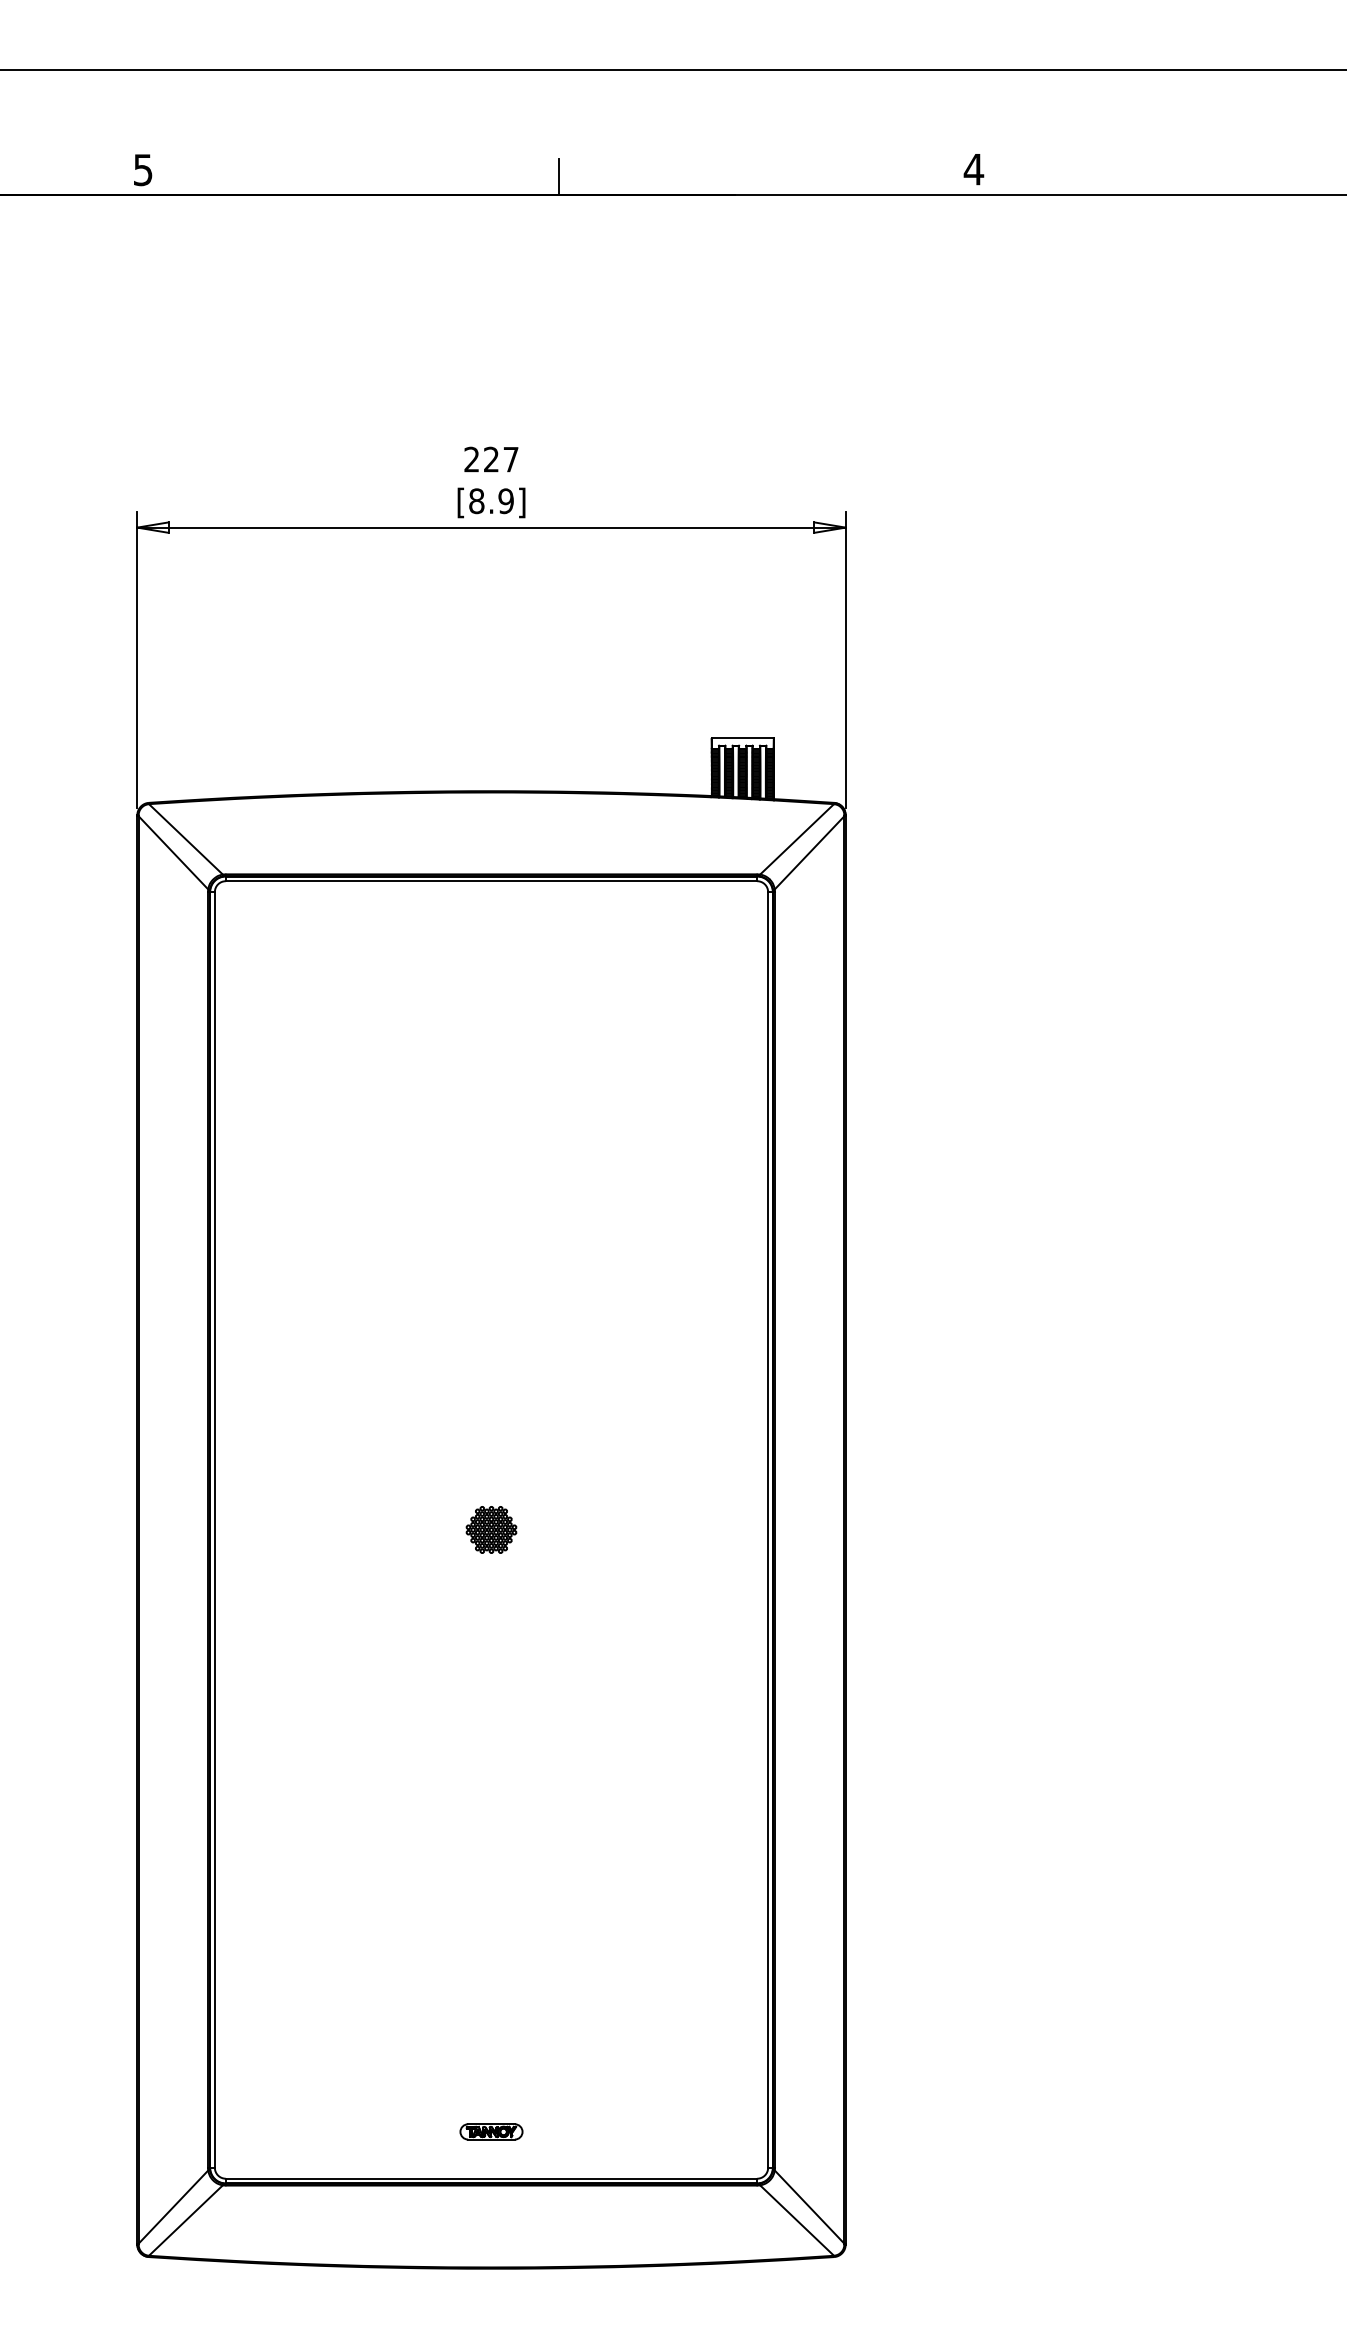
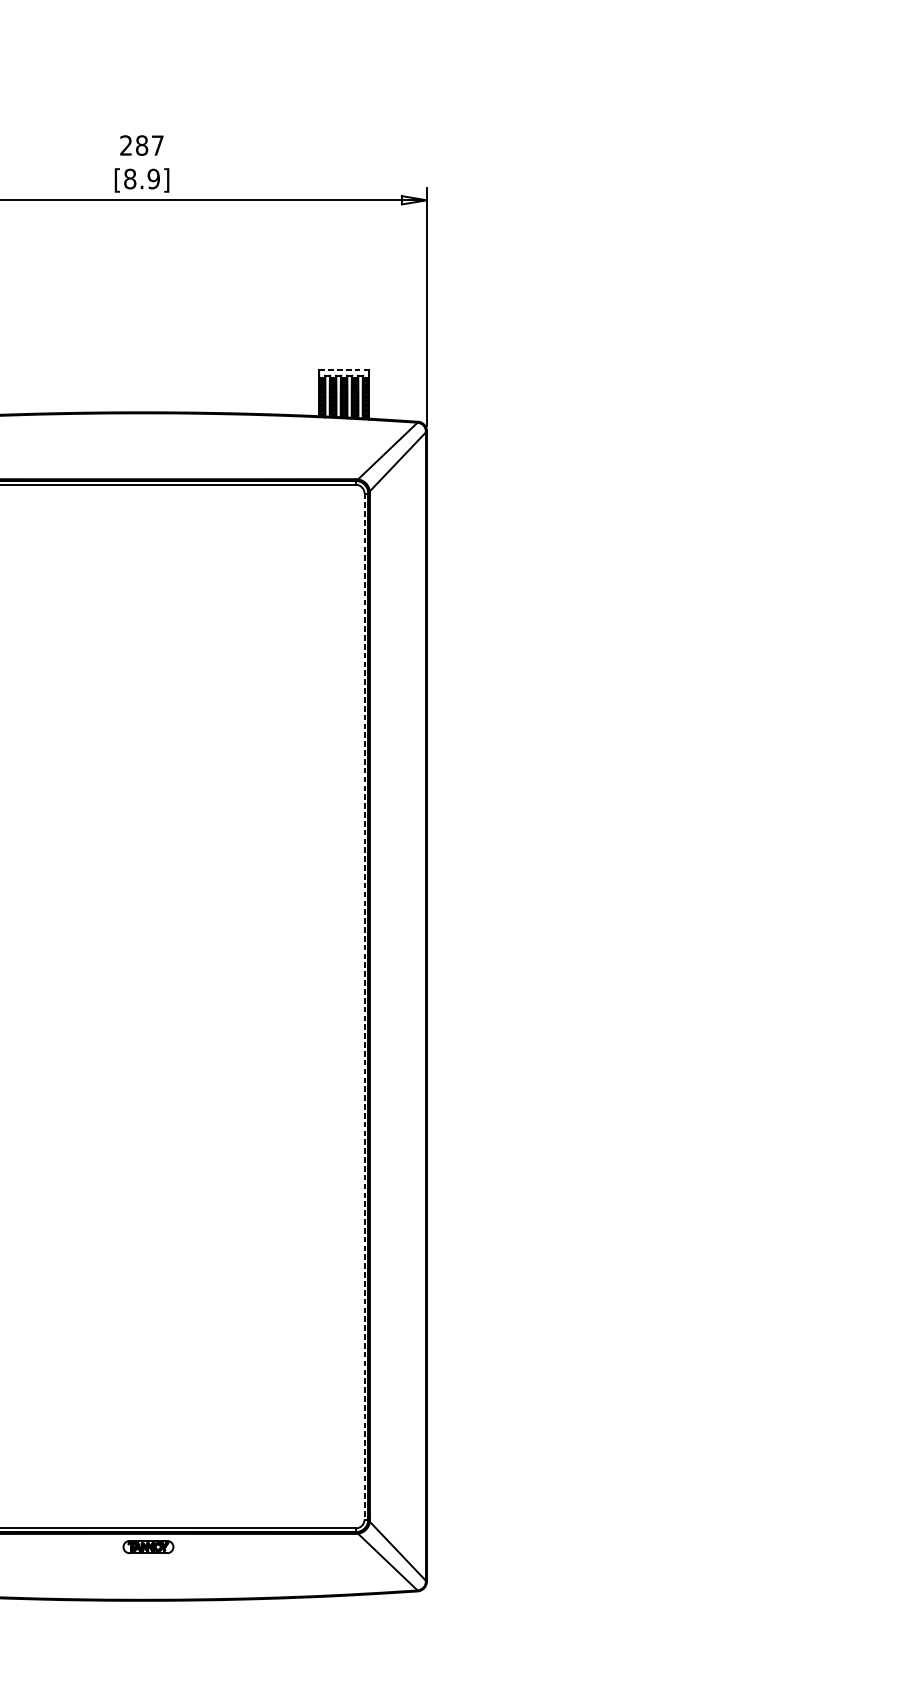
text: (491, 459) -> (142, 145), 227 -> 287
line: (742, 738) -> (343, 369), solid -> dashed
part: (491, 1529) -> (142, 1006), removed
line: (768, 1529) -> (364, 1006), solid -> dashed
part: (491, 2131) -> (148, 1546), moved

